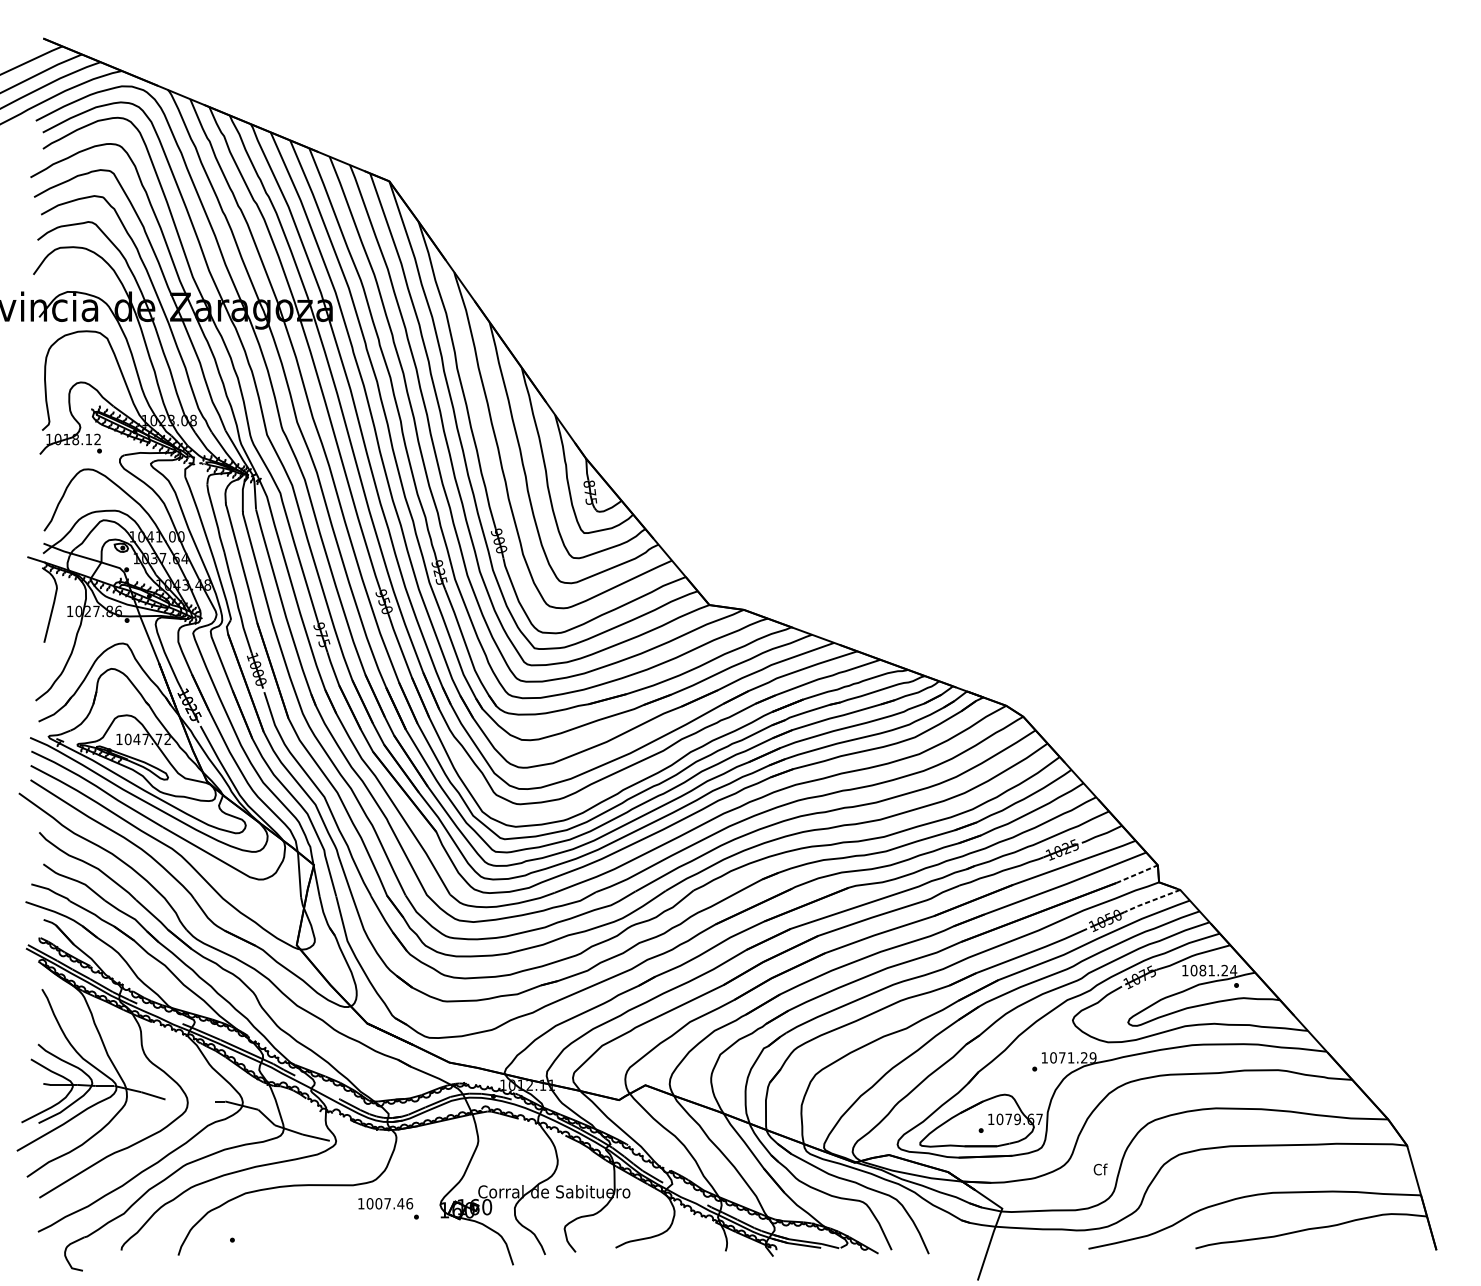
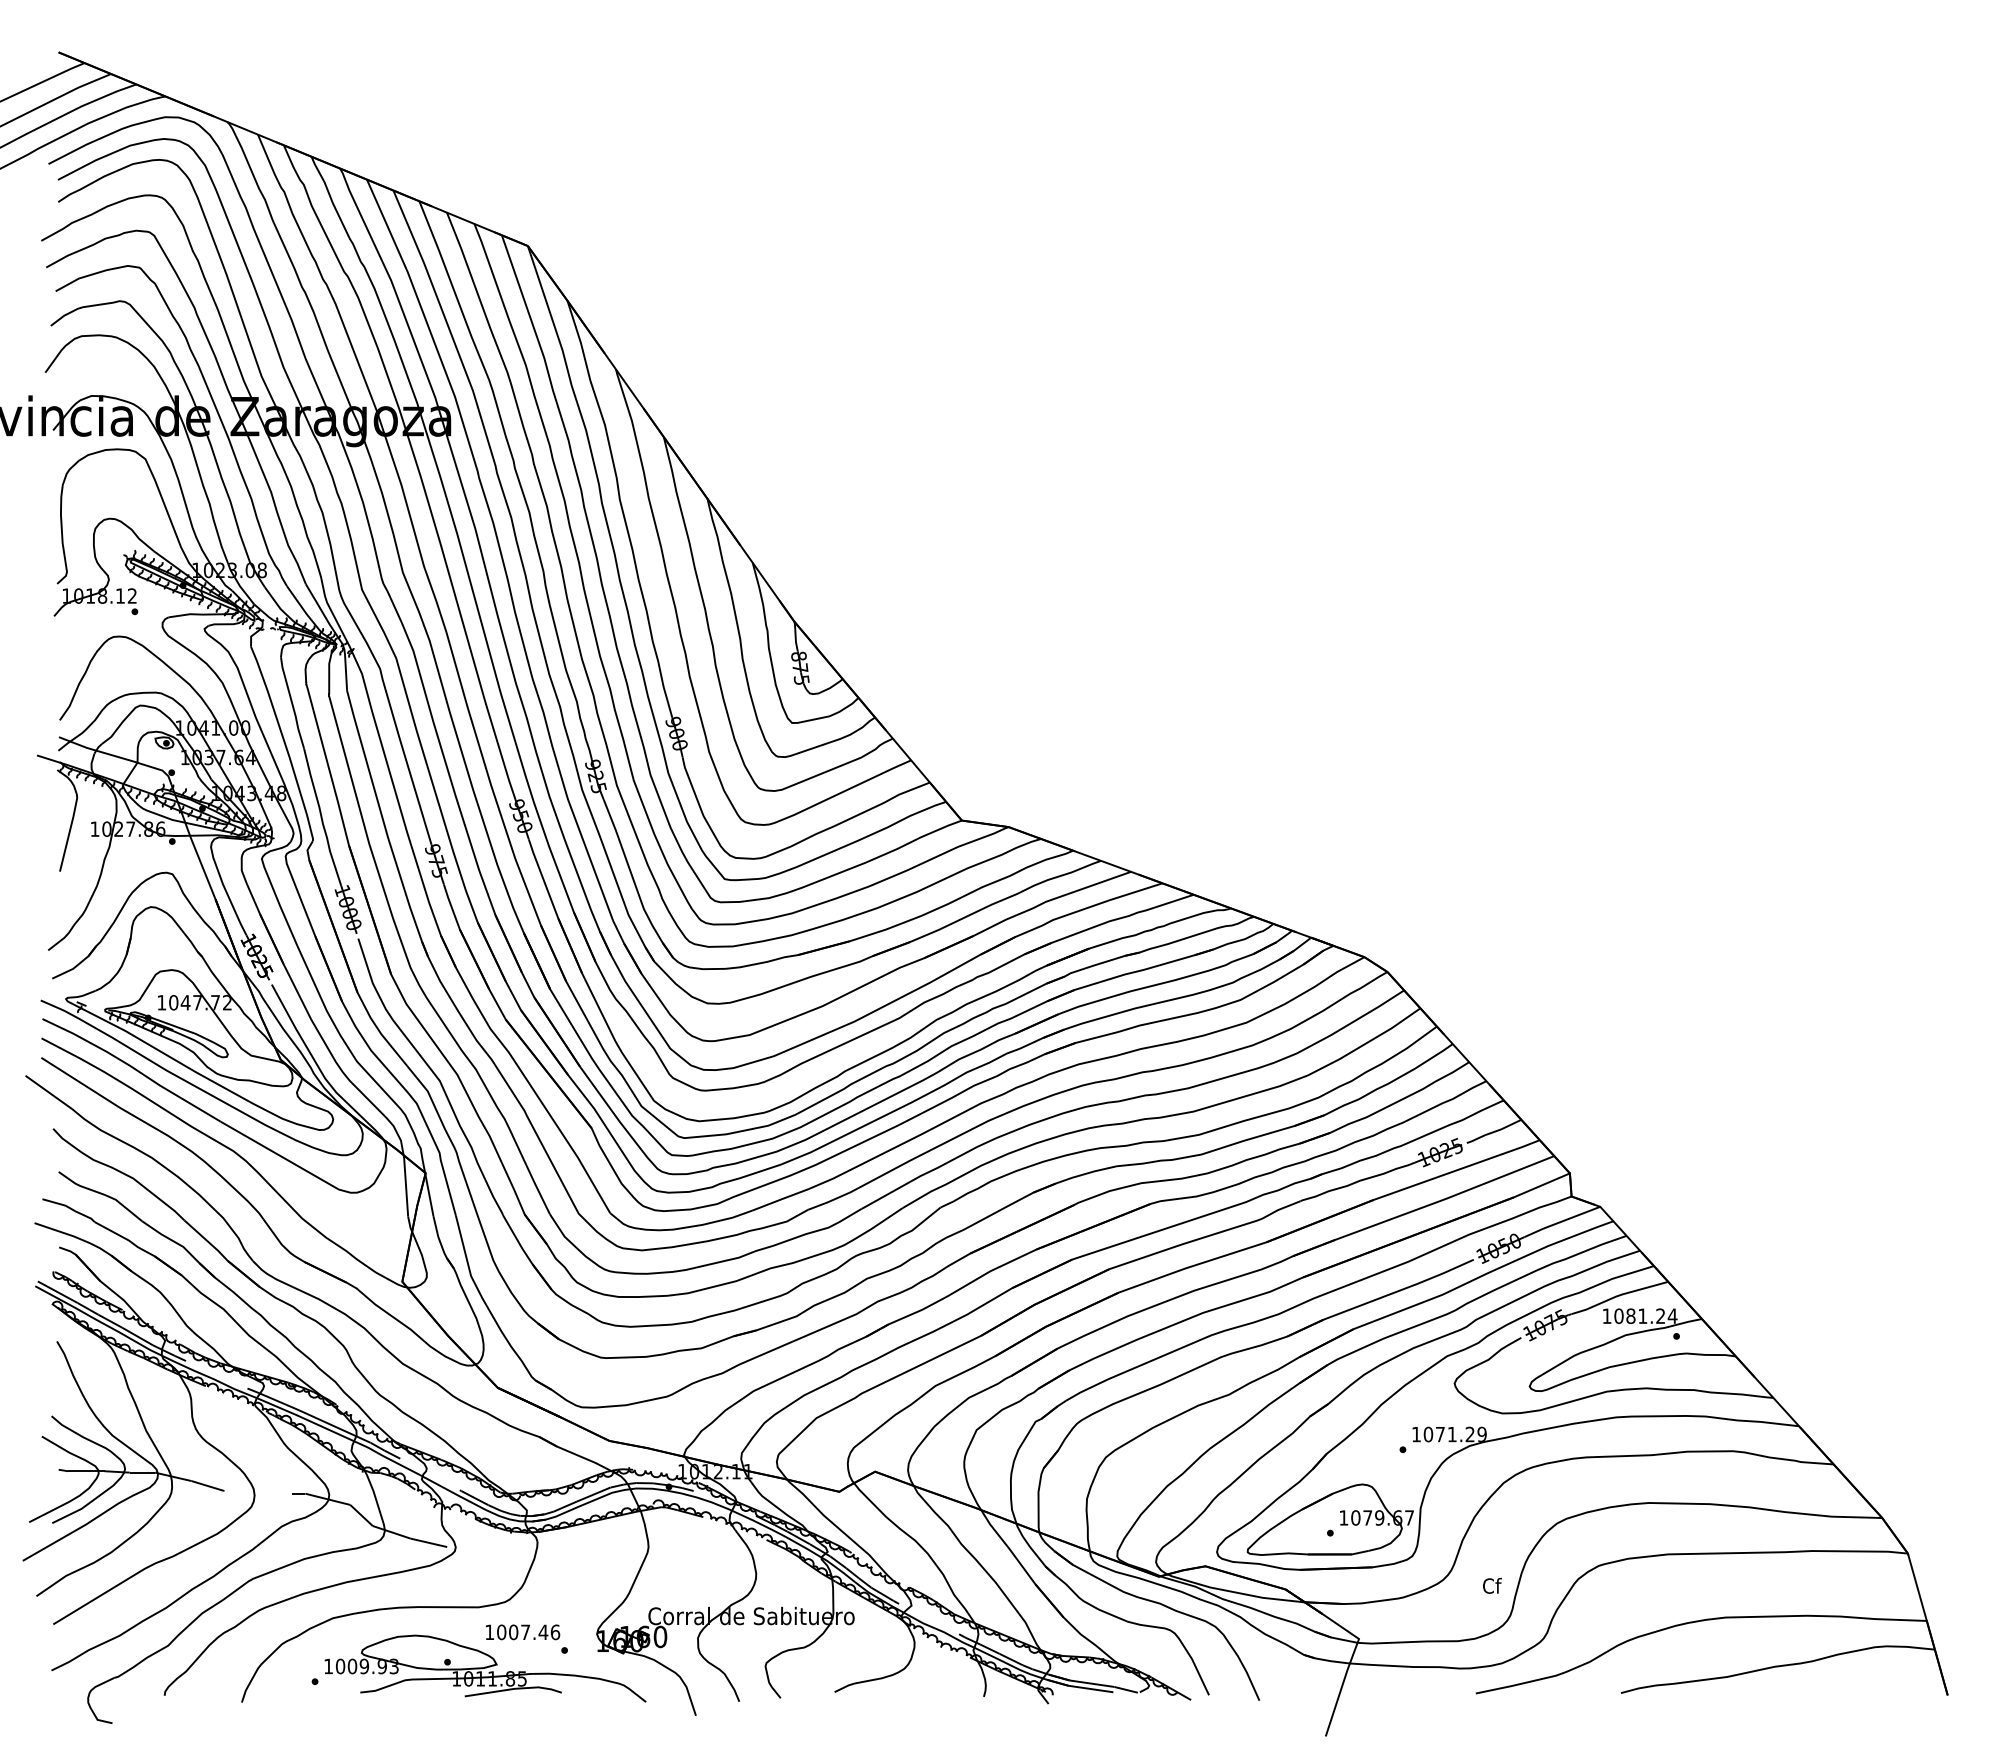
line: (1136, 874) -> (1541, 1185), dashed -> solid
line: (1151, 900) -> (1561, 1221), dashed -> solid
part: (358, 1230) -> (485, 1668), added

